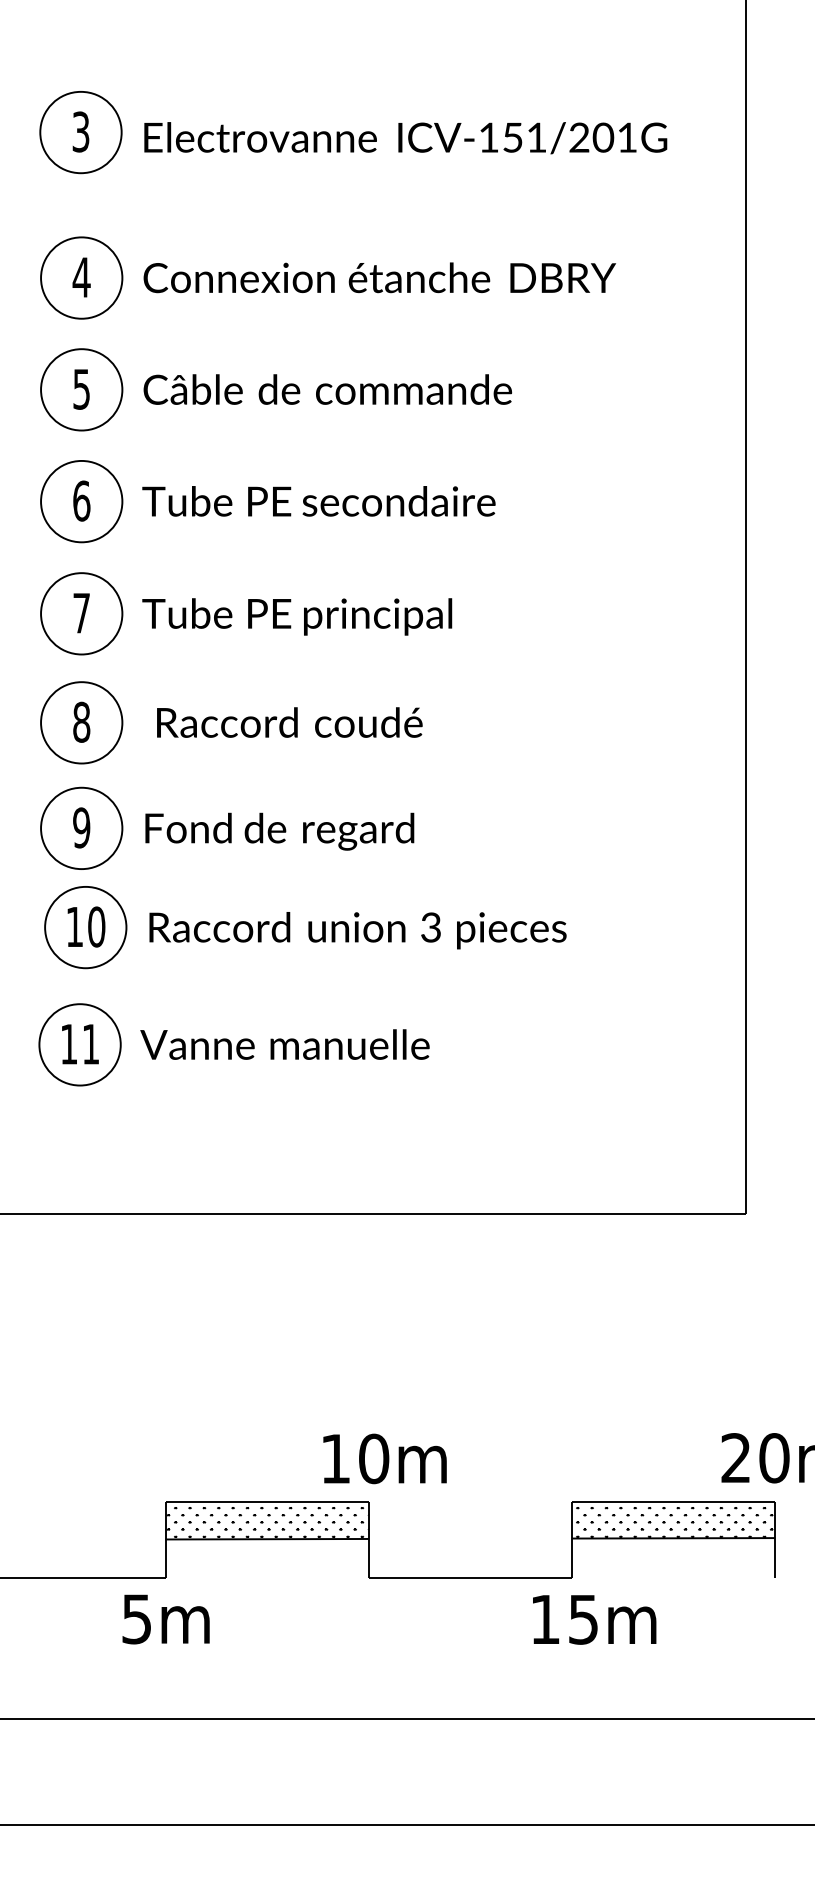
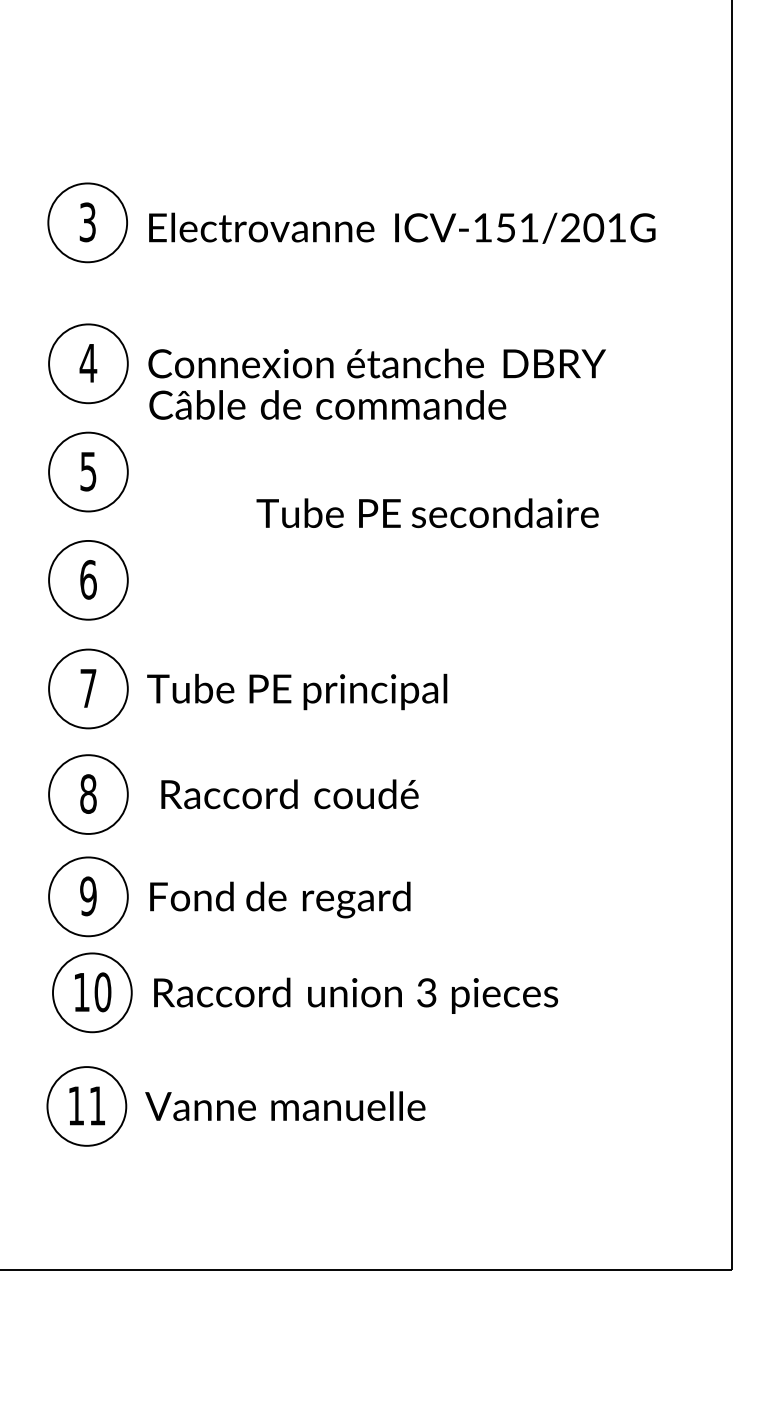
text: (327, 389) -> (327, 404), moved
text: (318, 501) -> (427, 513), moved

